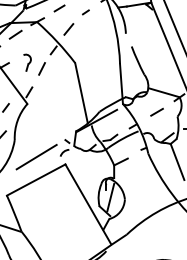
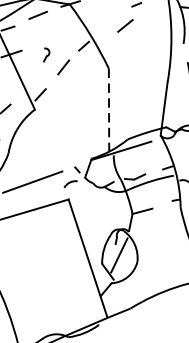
line: (68, 29) -> (124, 25), moved
part: (27, 62) -> (46, 55), size x0.6
line: (81, 93) -> (108, 110), solid -> dashed

